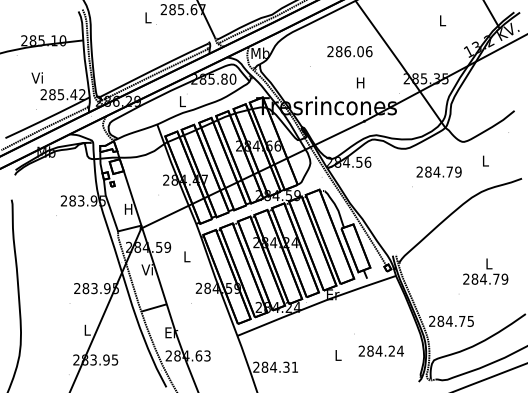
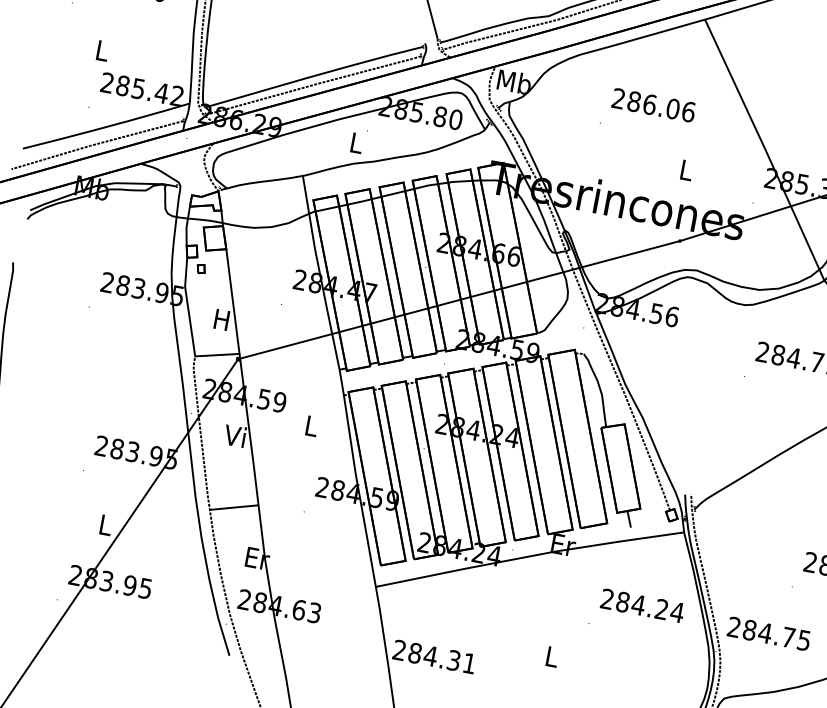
text: (349, 51) -> (653, 104), moved
text: (36, 77) -> (99, 49), Vi -> L
text: (360, 82) -> (685, 169), H -> L
text: (380, 350) -> (641, 604), moved

